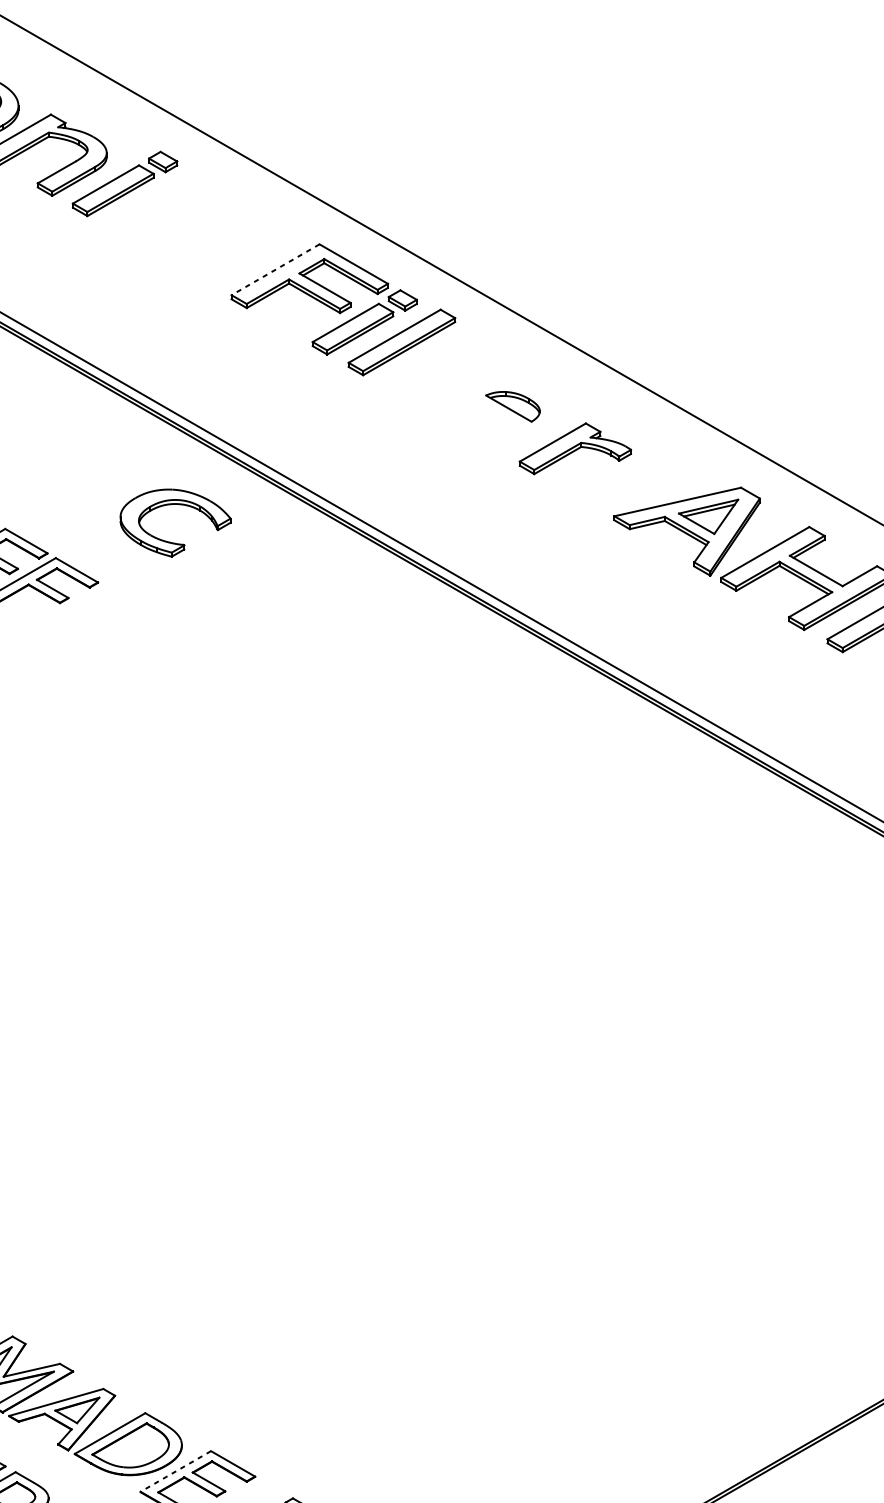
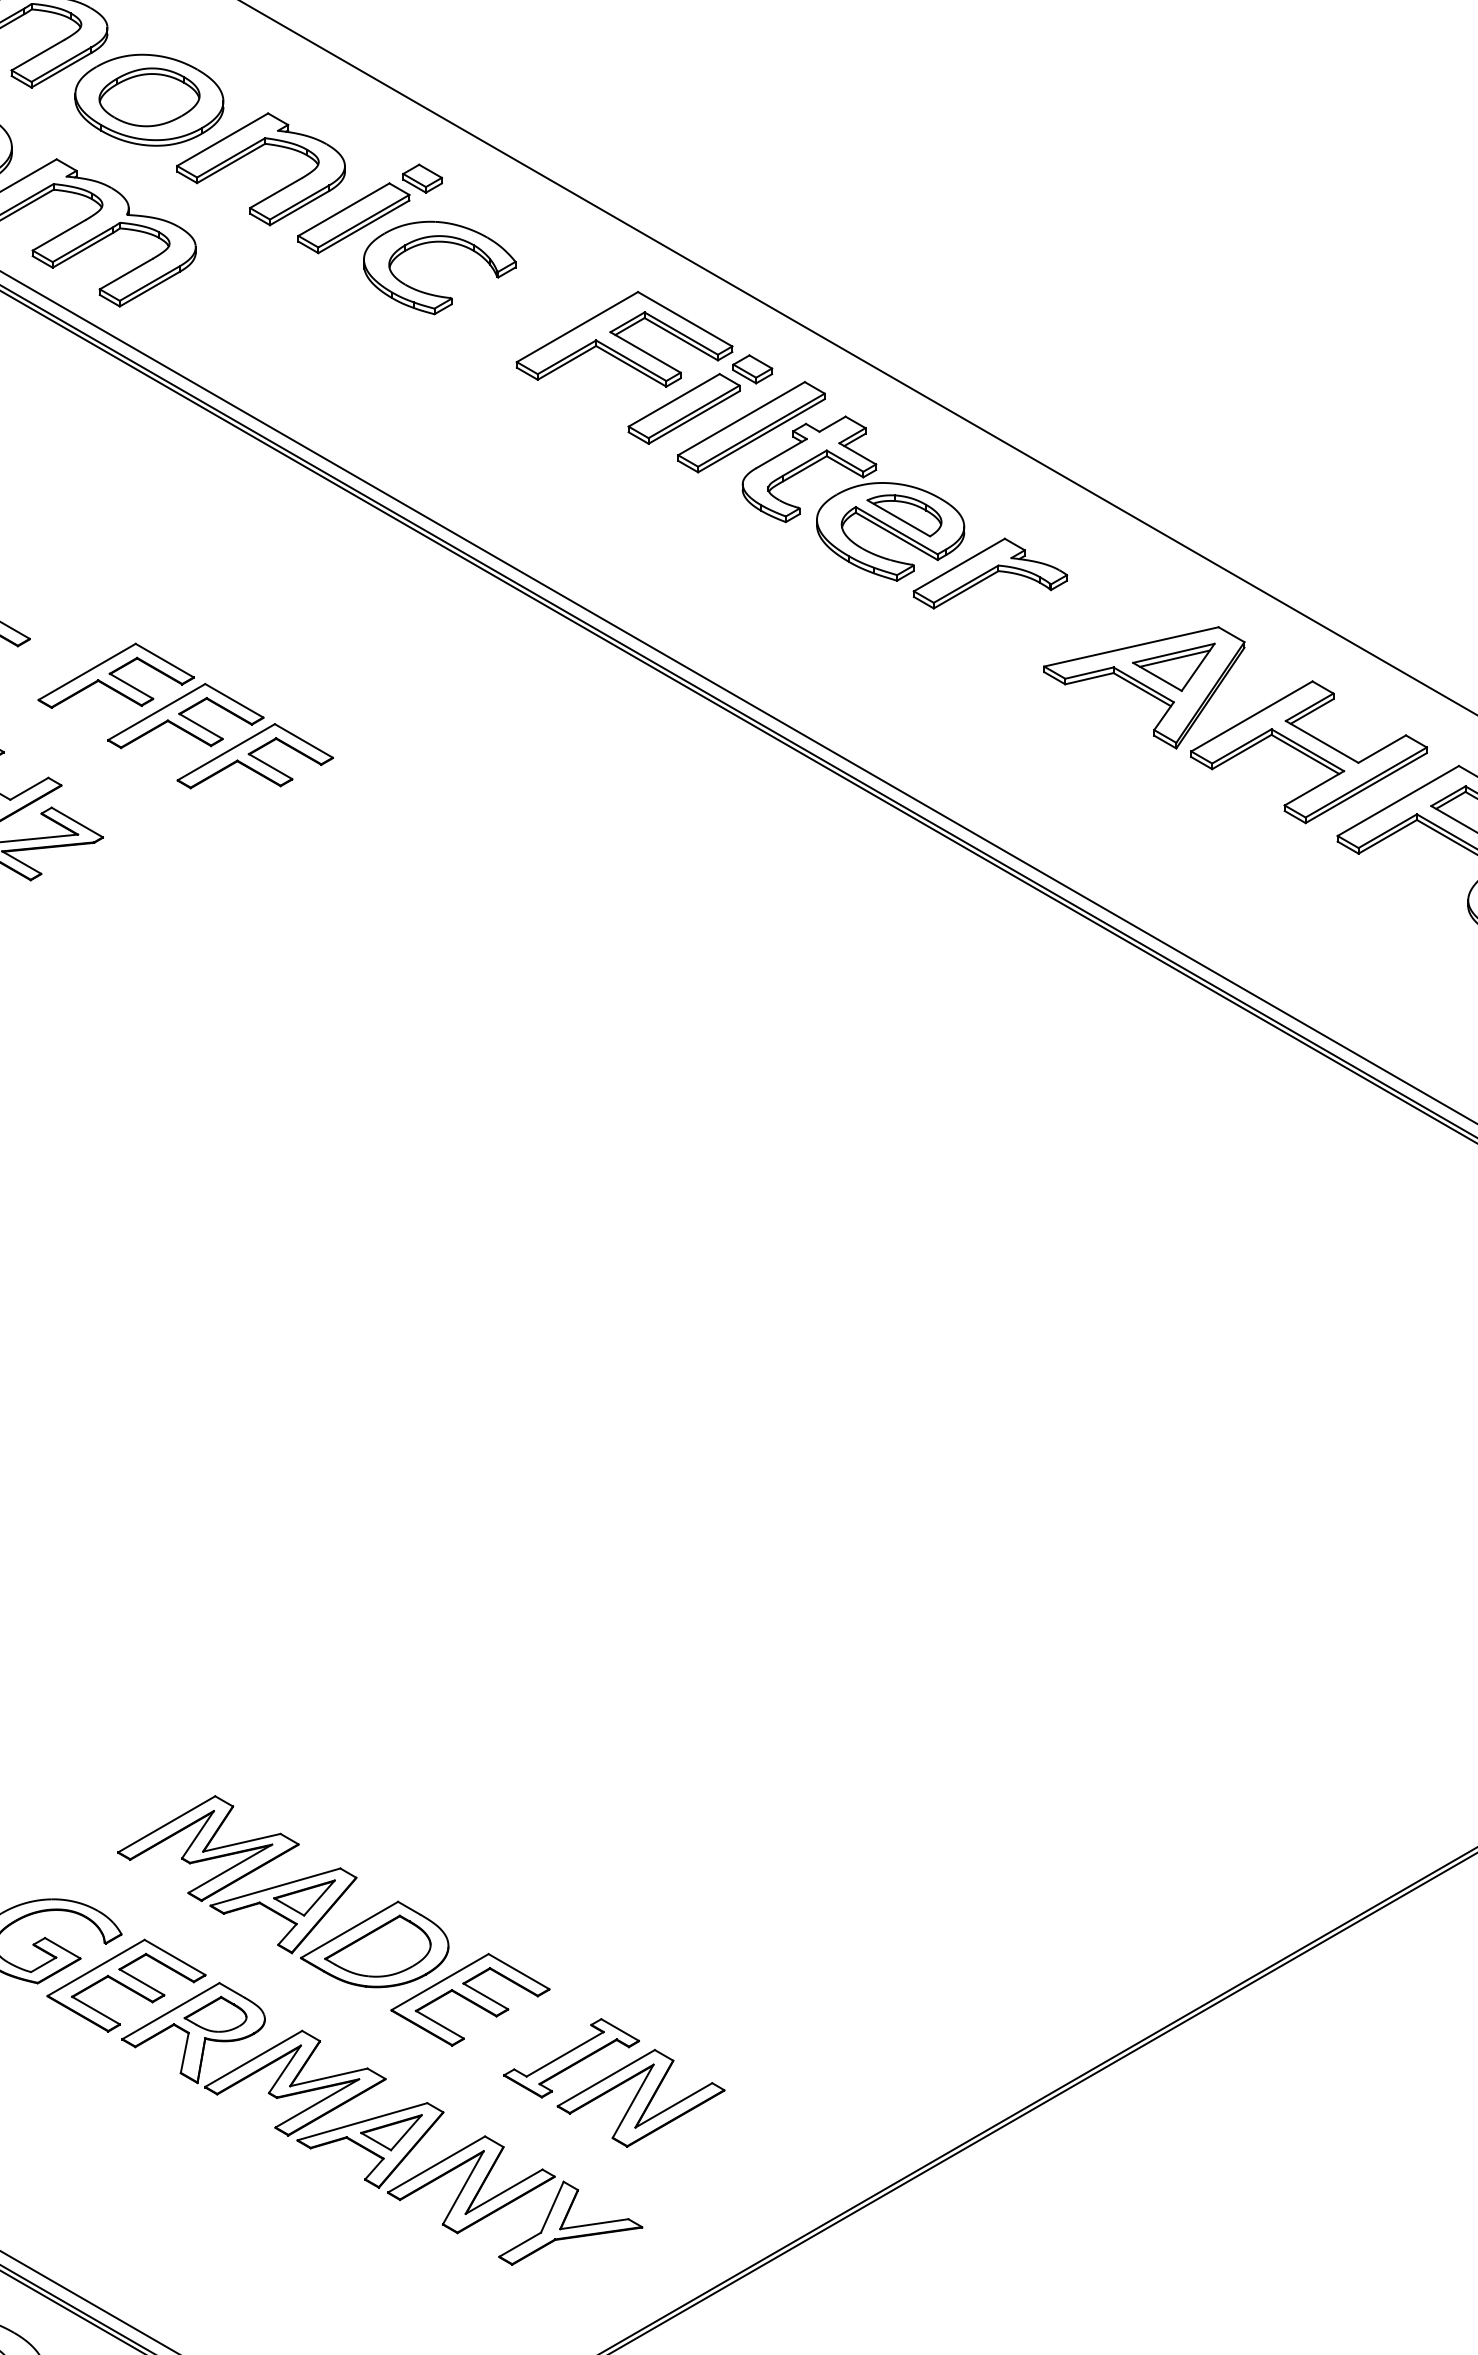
line: (275, 270) -> (577, 327), dashed -> solid
part: (475, 394) -> (853, 498), added
part: (175, 504) -> (439, 242), moved
line: (176, 1471) -> (440, 1982), dashed -> solid

